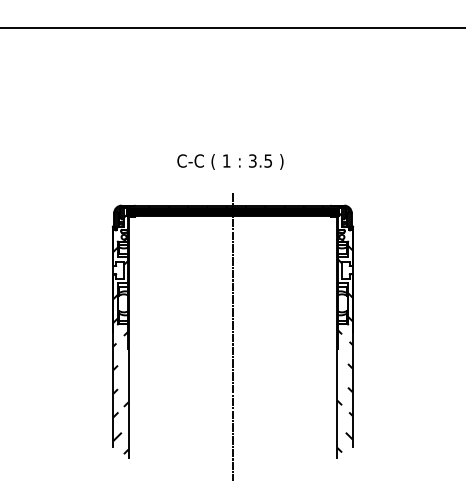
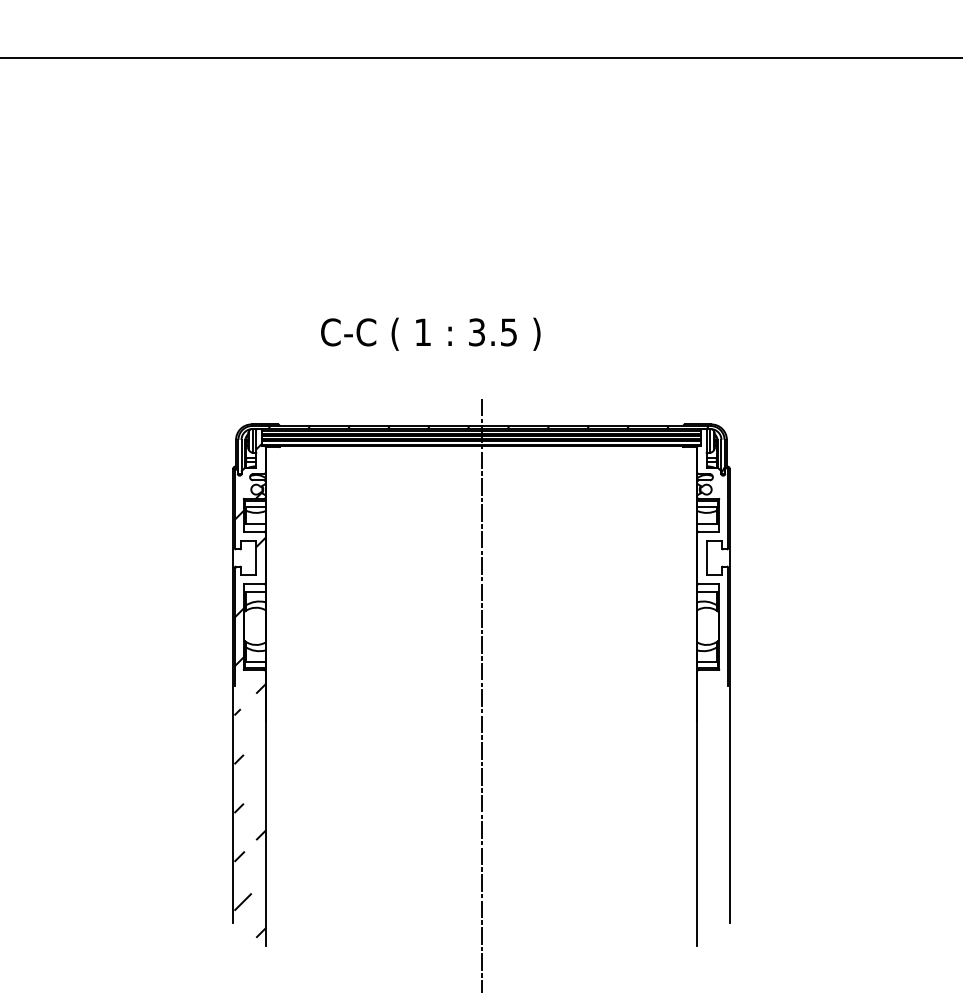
text: (230, 161) -> (430, 333), moved
hatch: (344, 332) -> (711, 686), removed

